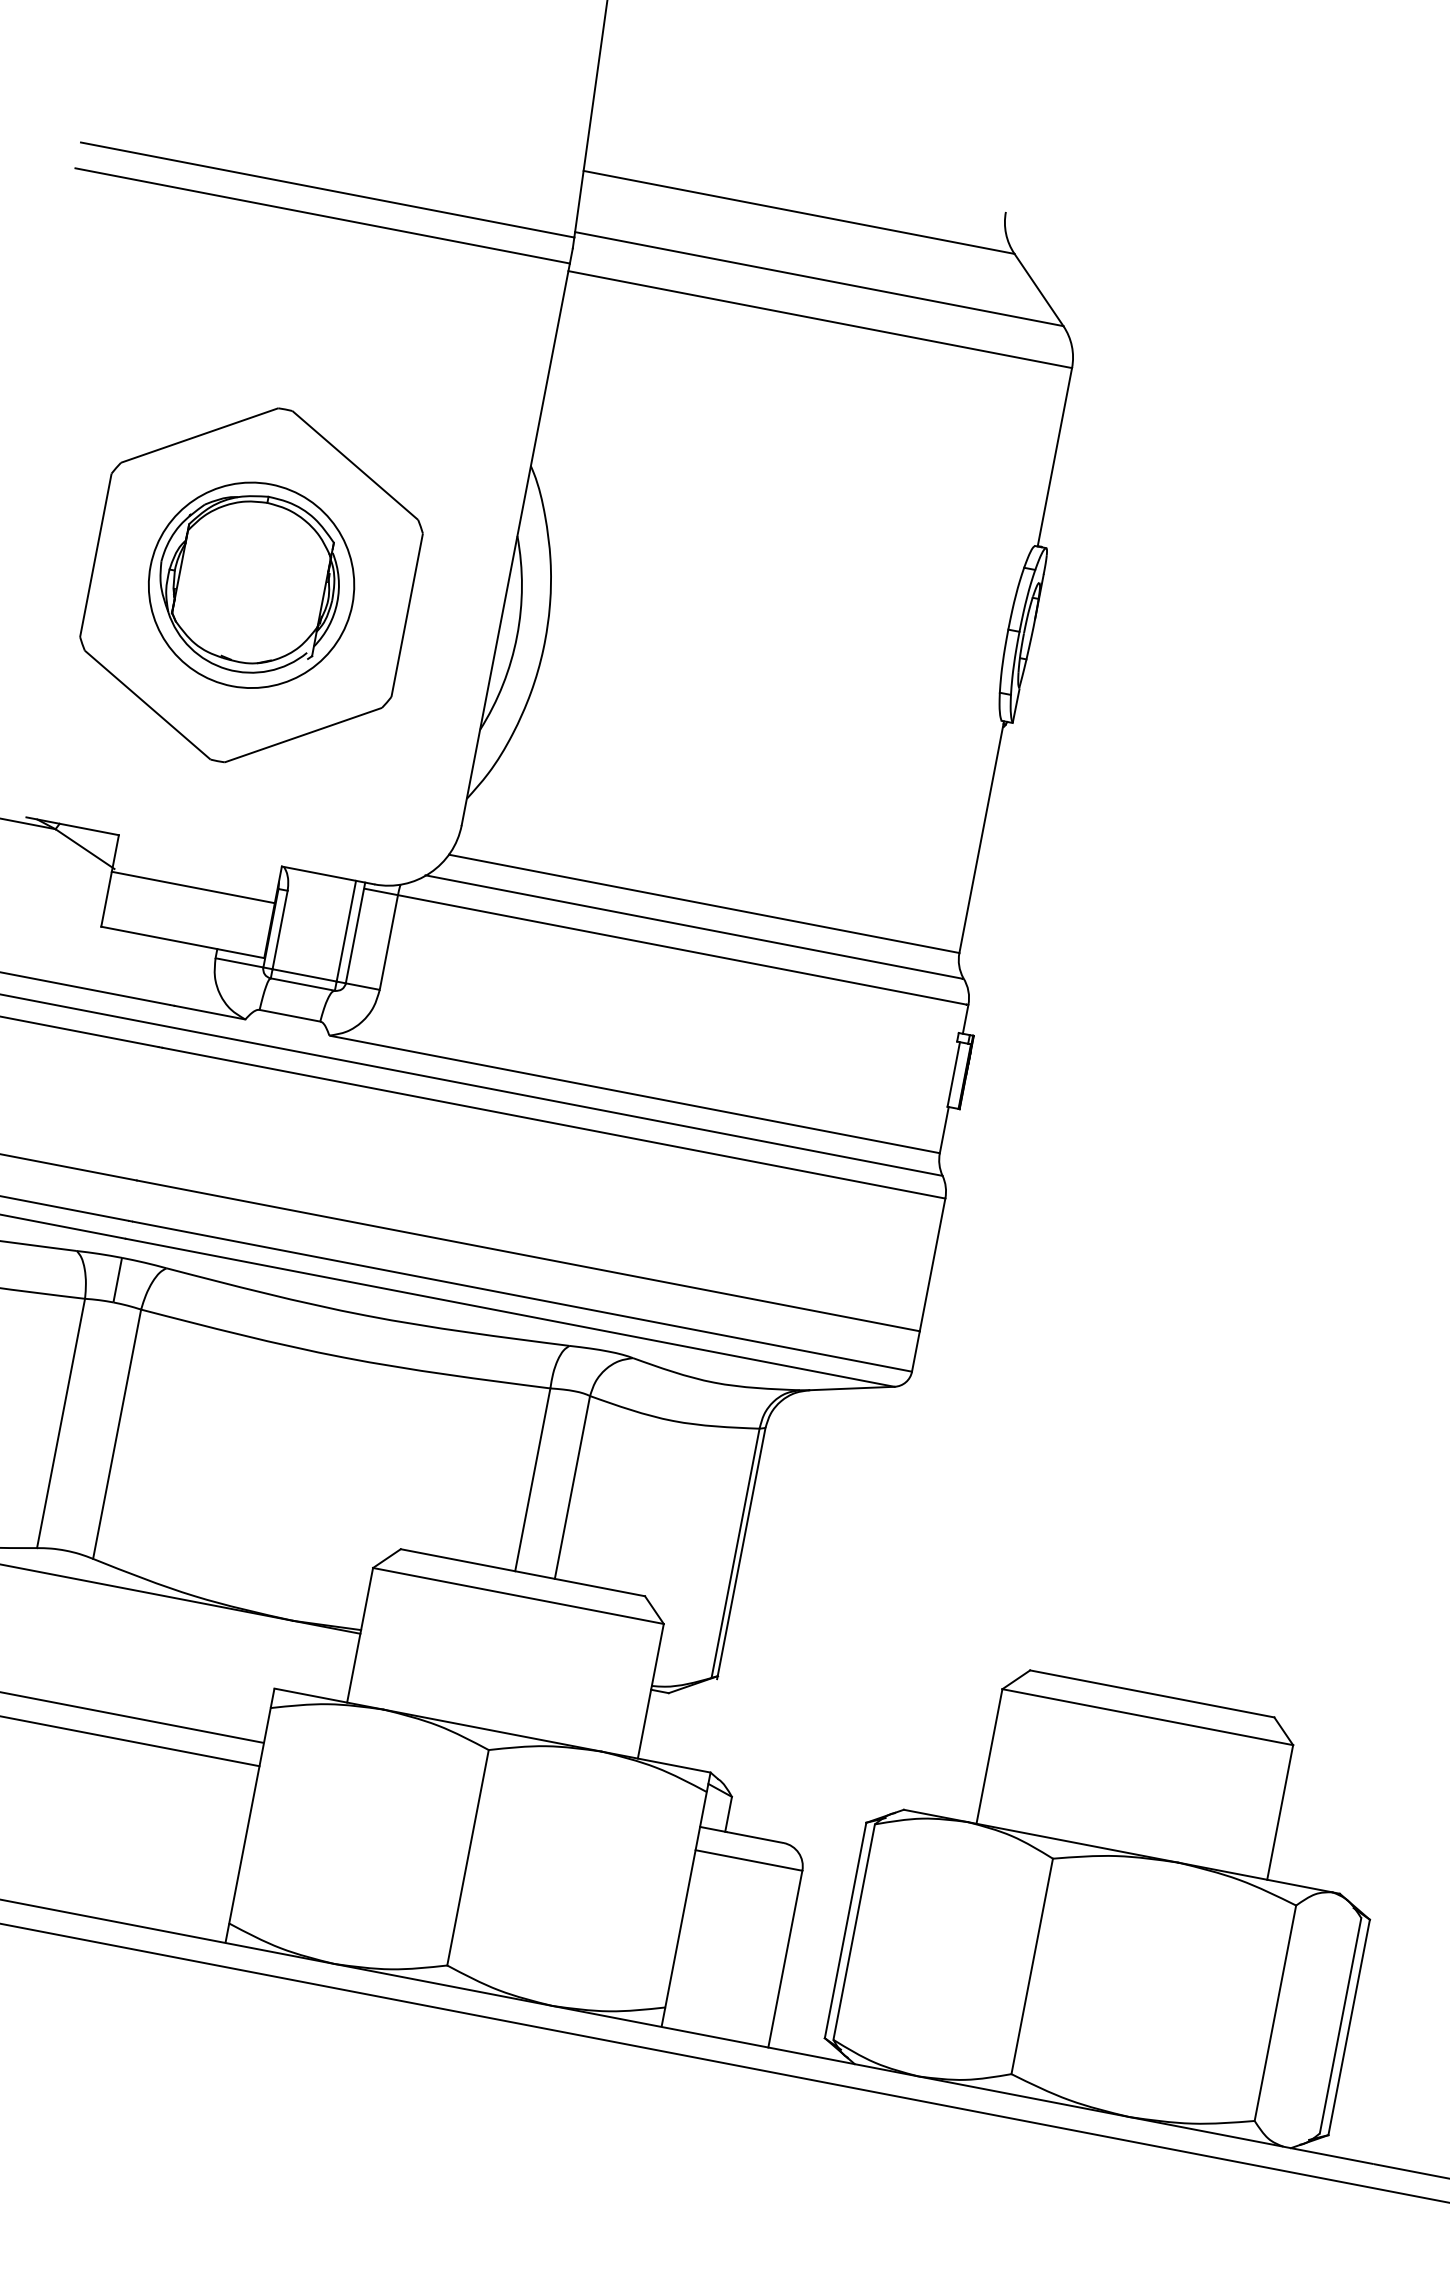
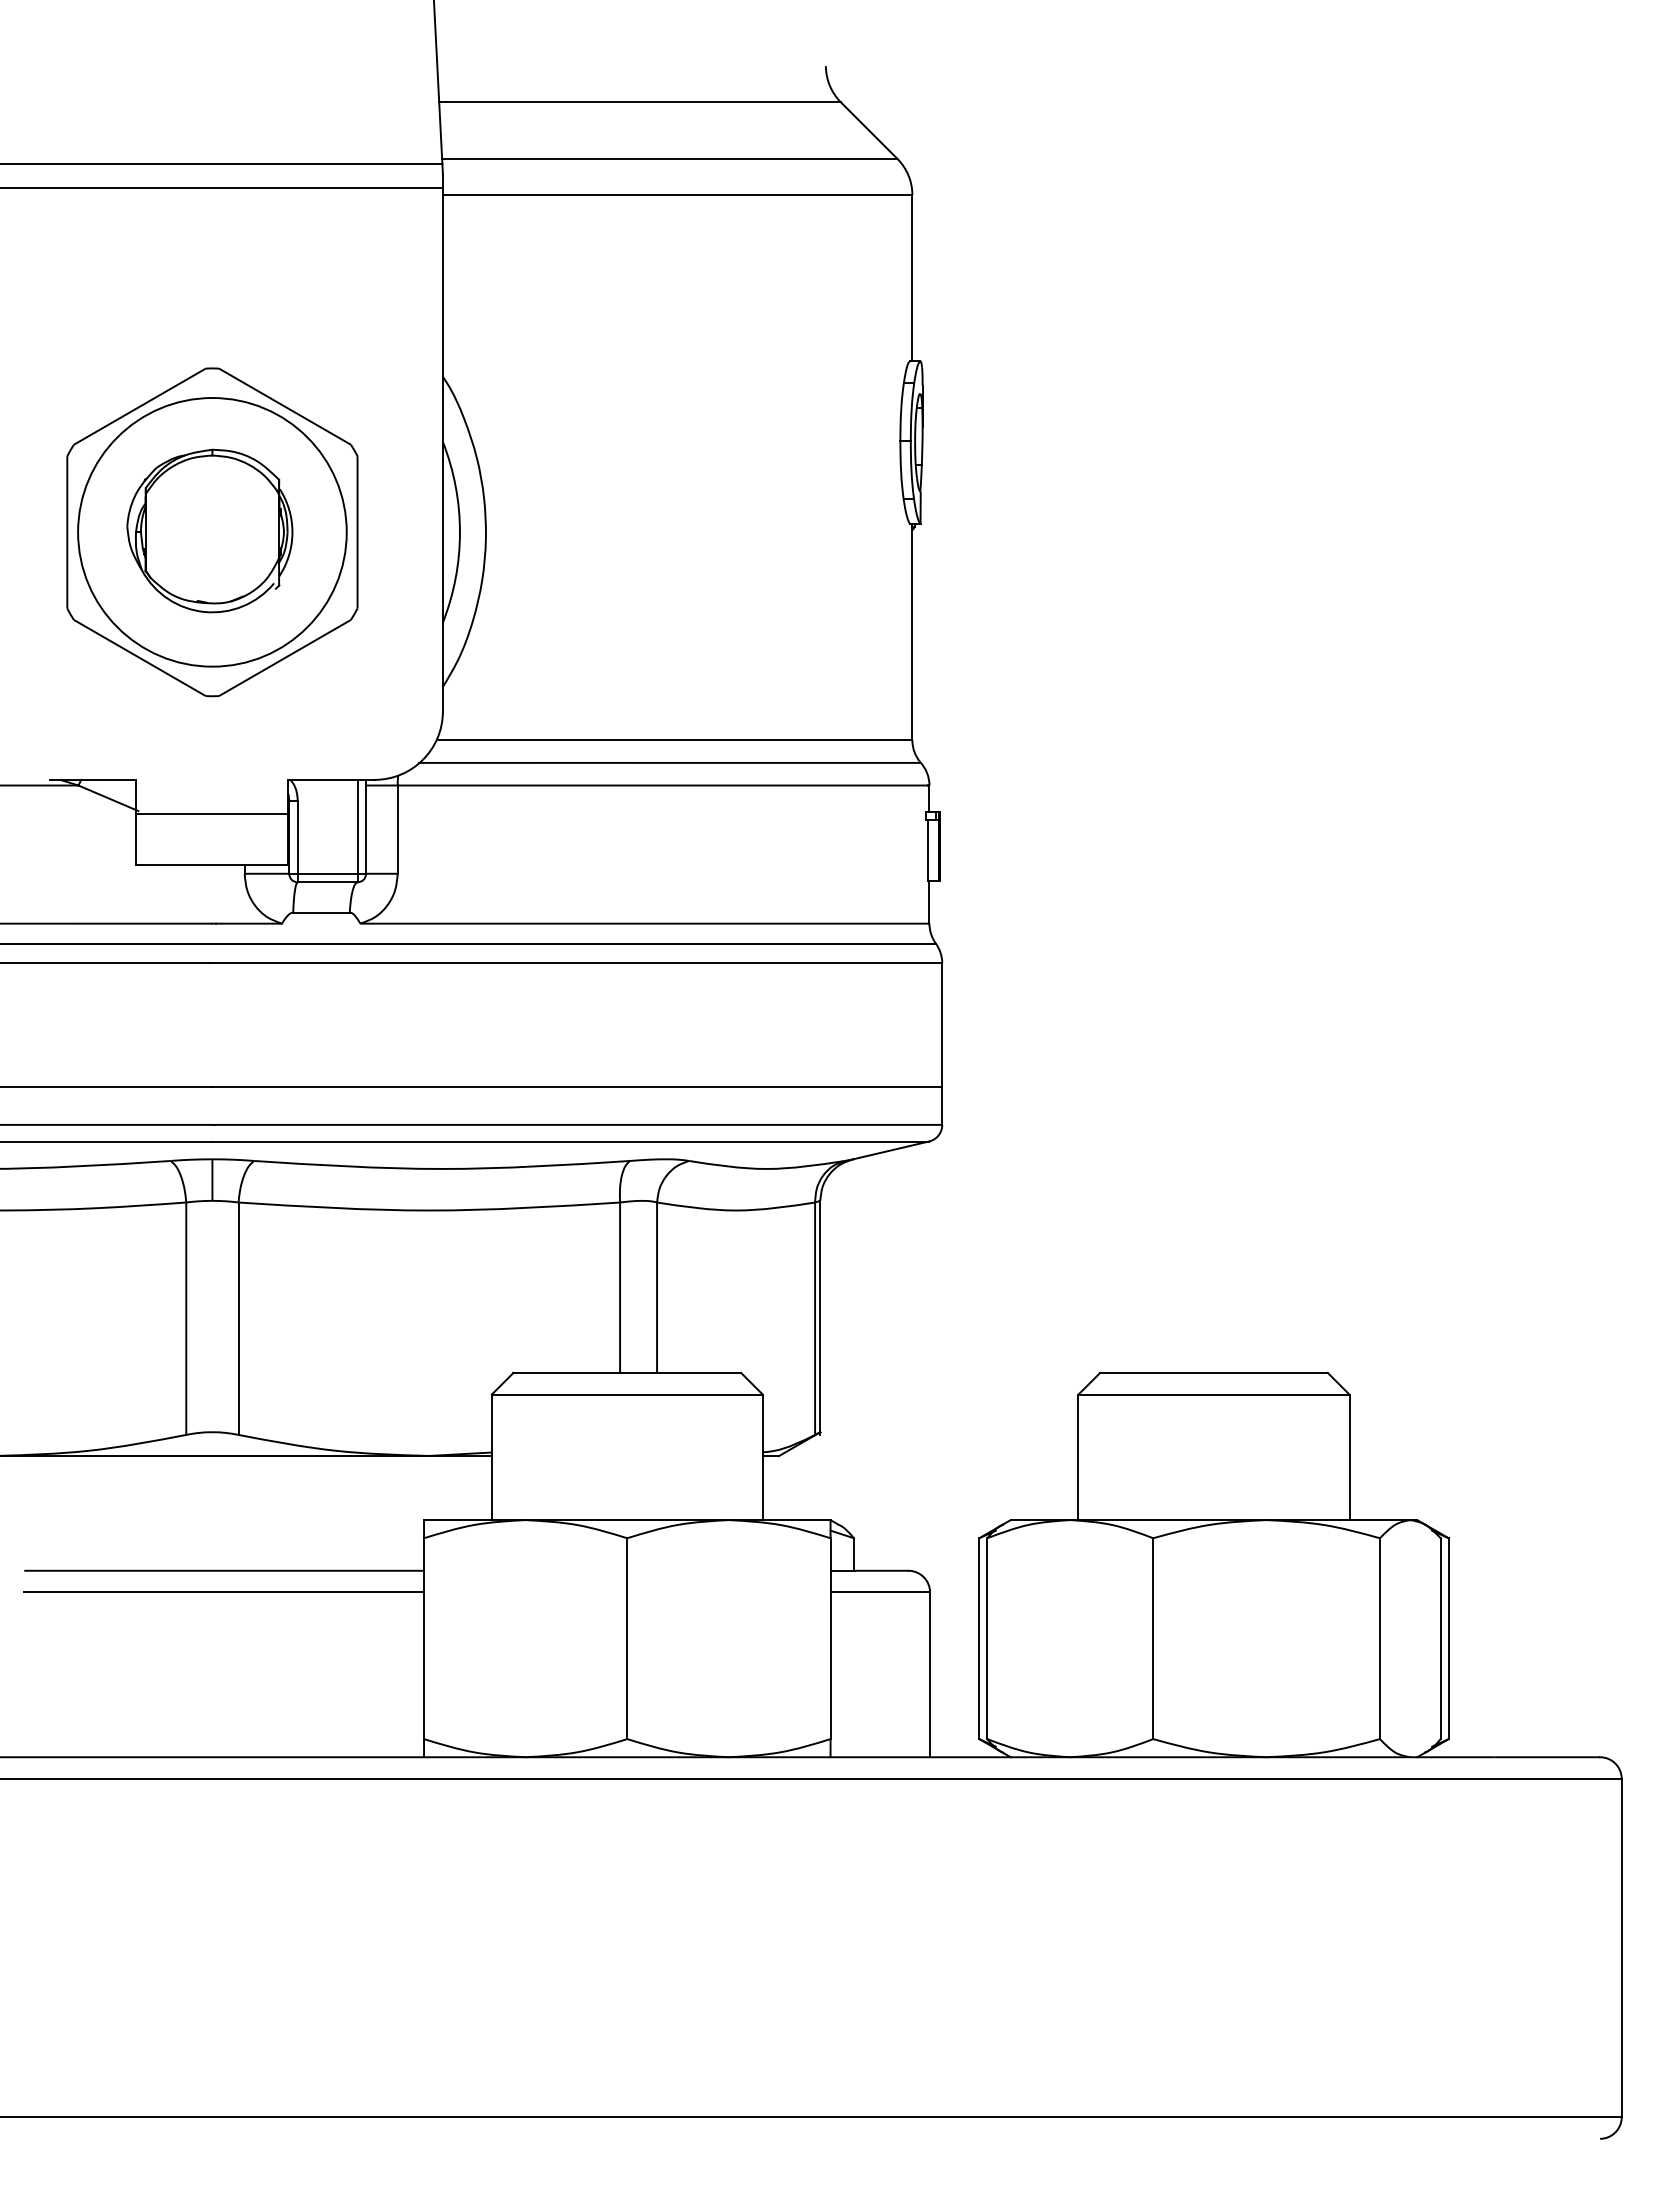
circle: (251, 585) -> (212, 532), size x1.43

